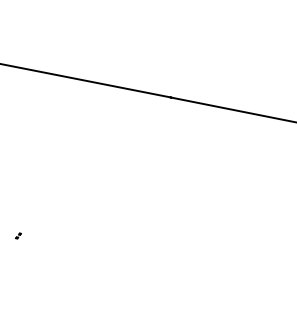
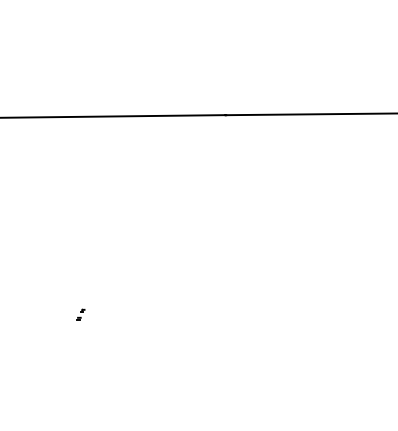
part: (18, 235) -> (81, 314), size x1.6

